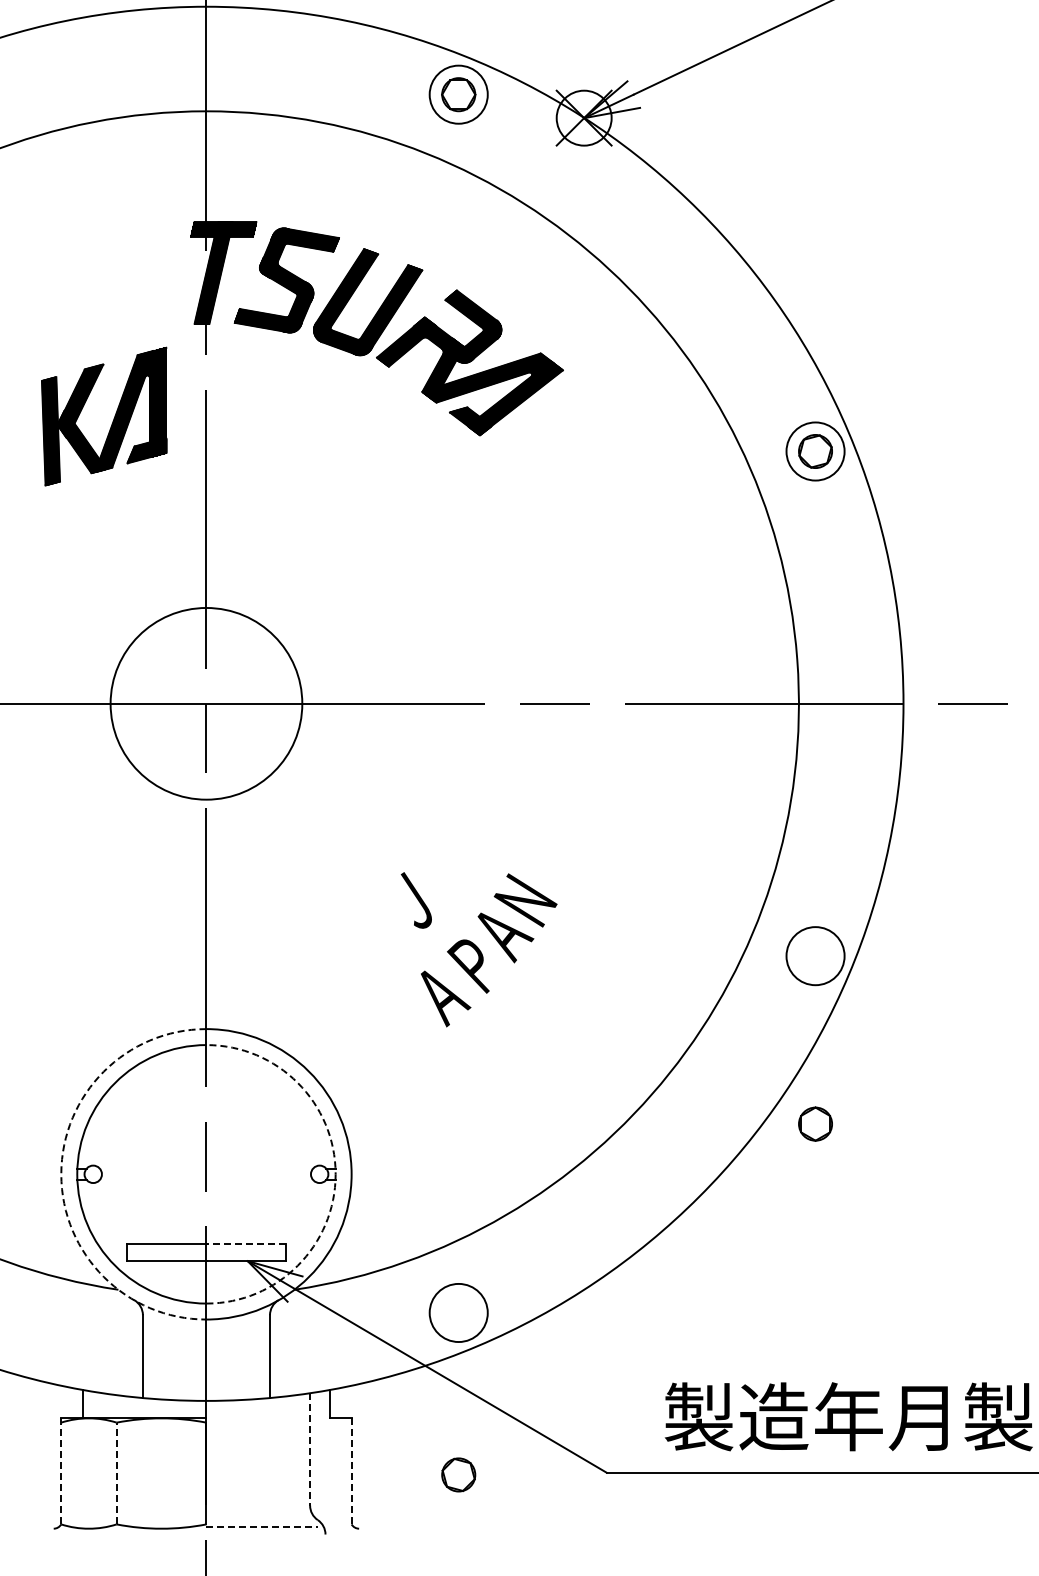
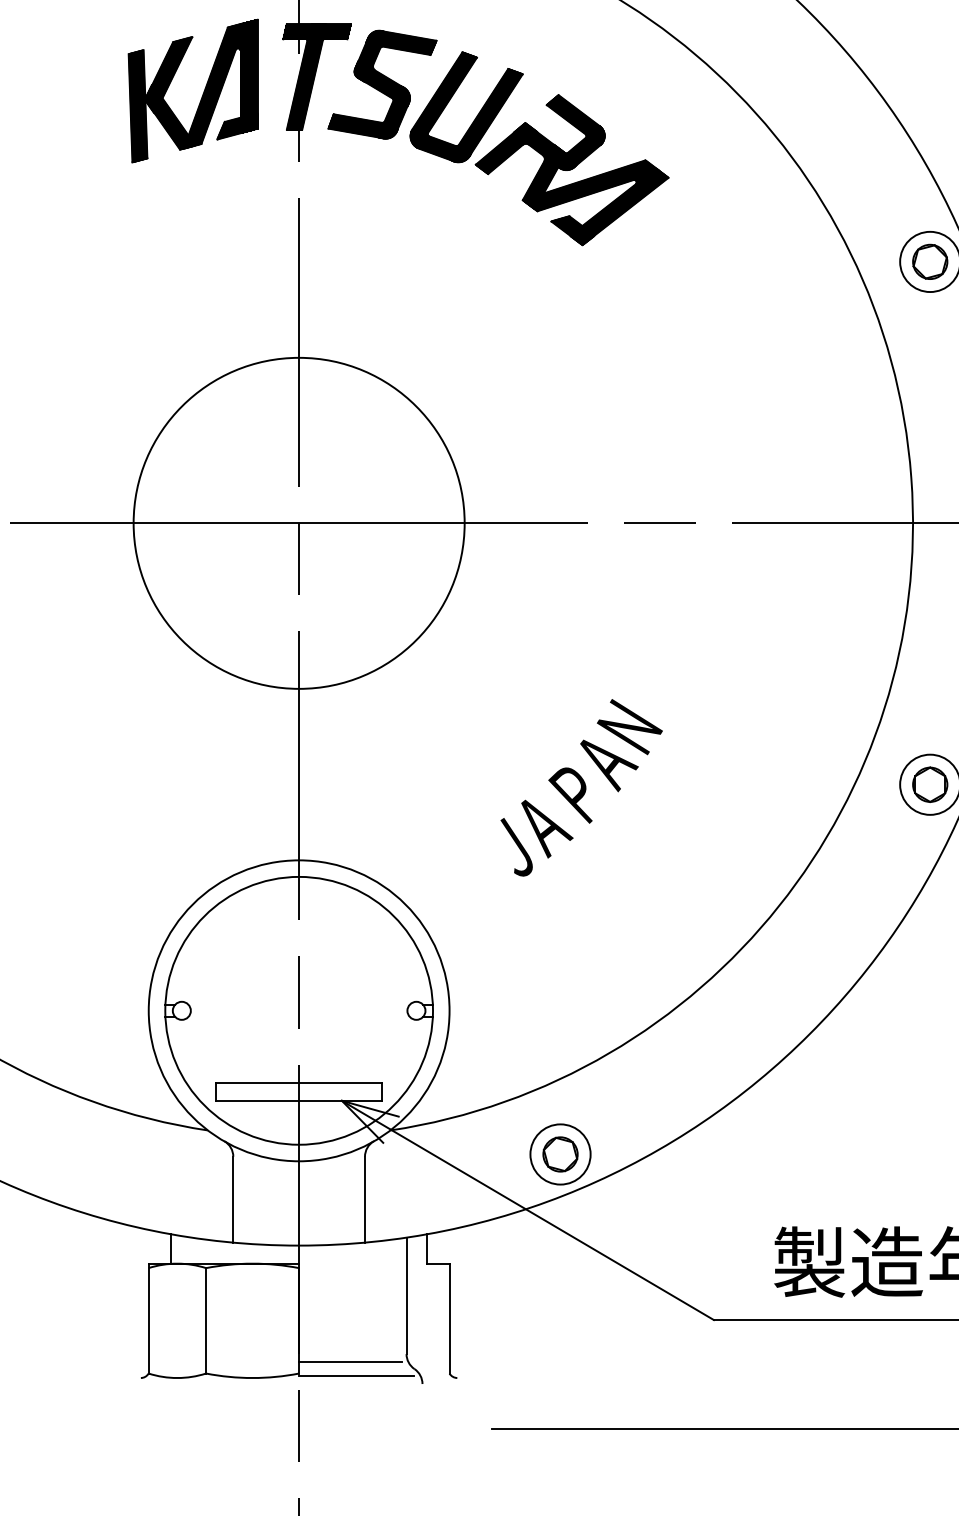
part: (113, 418) -> (202, 93), moved
circle: (206, 703) -> (299, 523), size x1.67
text: (415, 900) -> (515, 847), moved
part: (815, 1123) -> (930, 784), moved
arc: (61, 1174) -> (148, 1011), dashed -> solid
arc: (335, 1174) -> (432, 1011), dashed -> solid
line: (246, 1243) -> (340, 1082), dashed -> solid
line: (310, 1449) -> (406, 1295), dashed -> solid
line: (61, 1470) -> (148, 1317), dashed -> solid
line: (351, 1470) -> (449, 1317), dashed -> solid
line: (116, 1473) -> (205, 1320), dashed -> solid
part: (458, 1474) -> (560, 1153), moved
line: (255, 1513) -> (349, 1362), added
line: (262, 1526) -> (357, 1375), dashed -> solid

